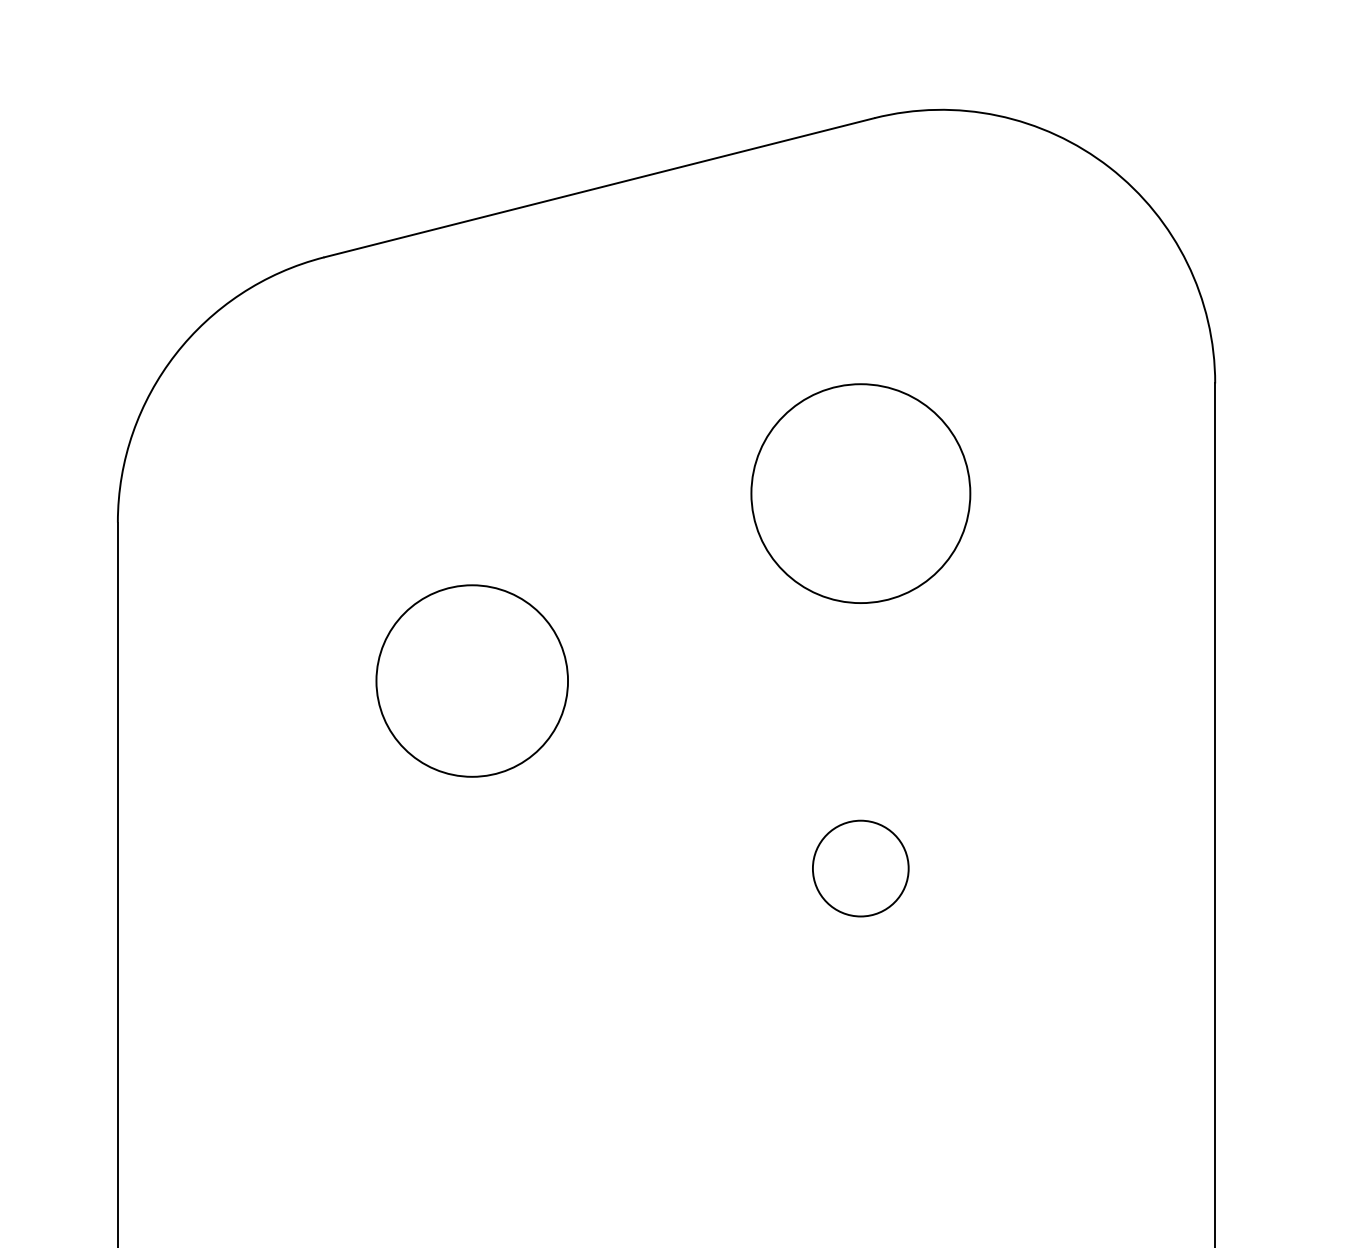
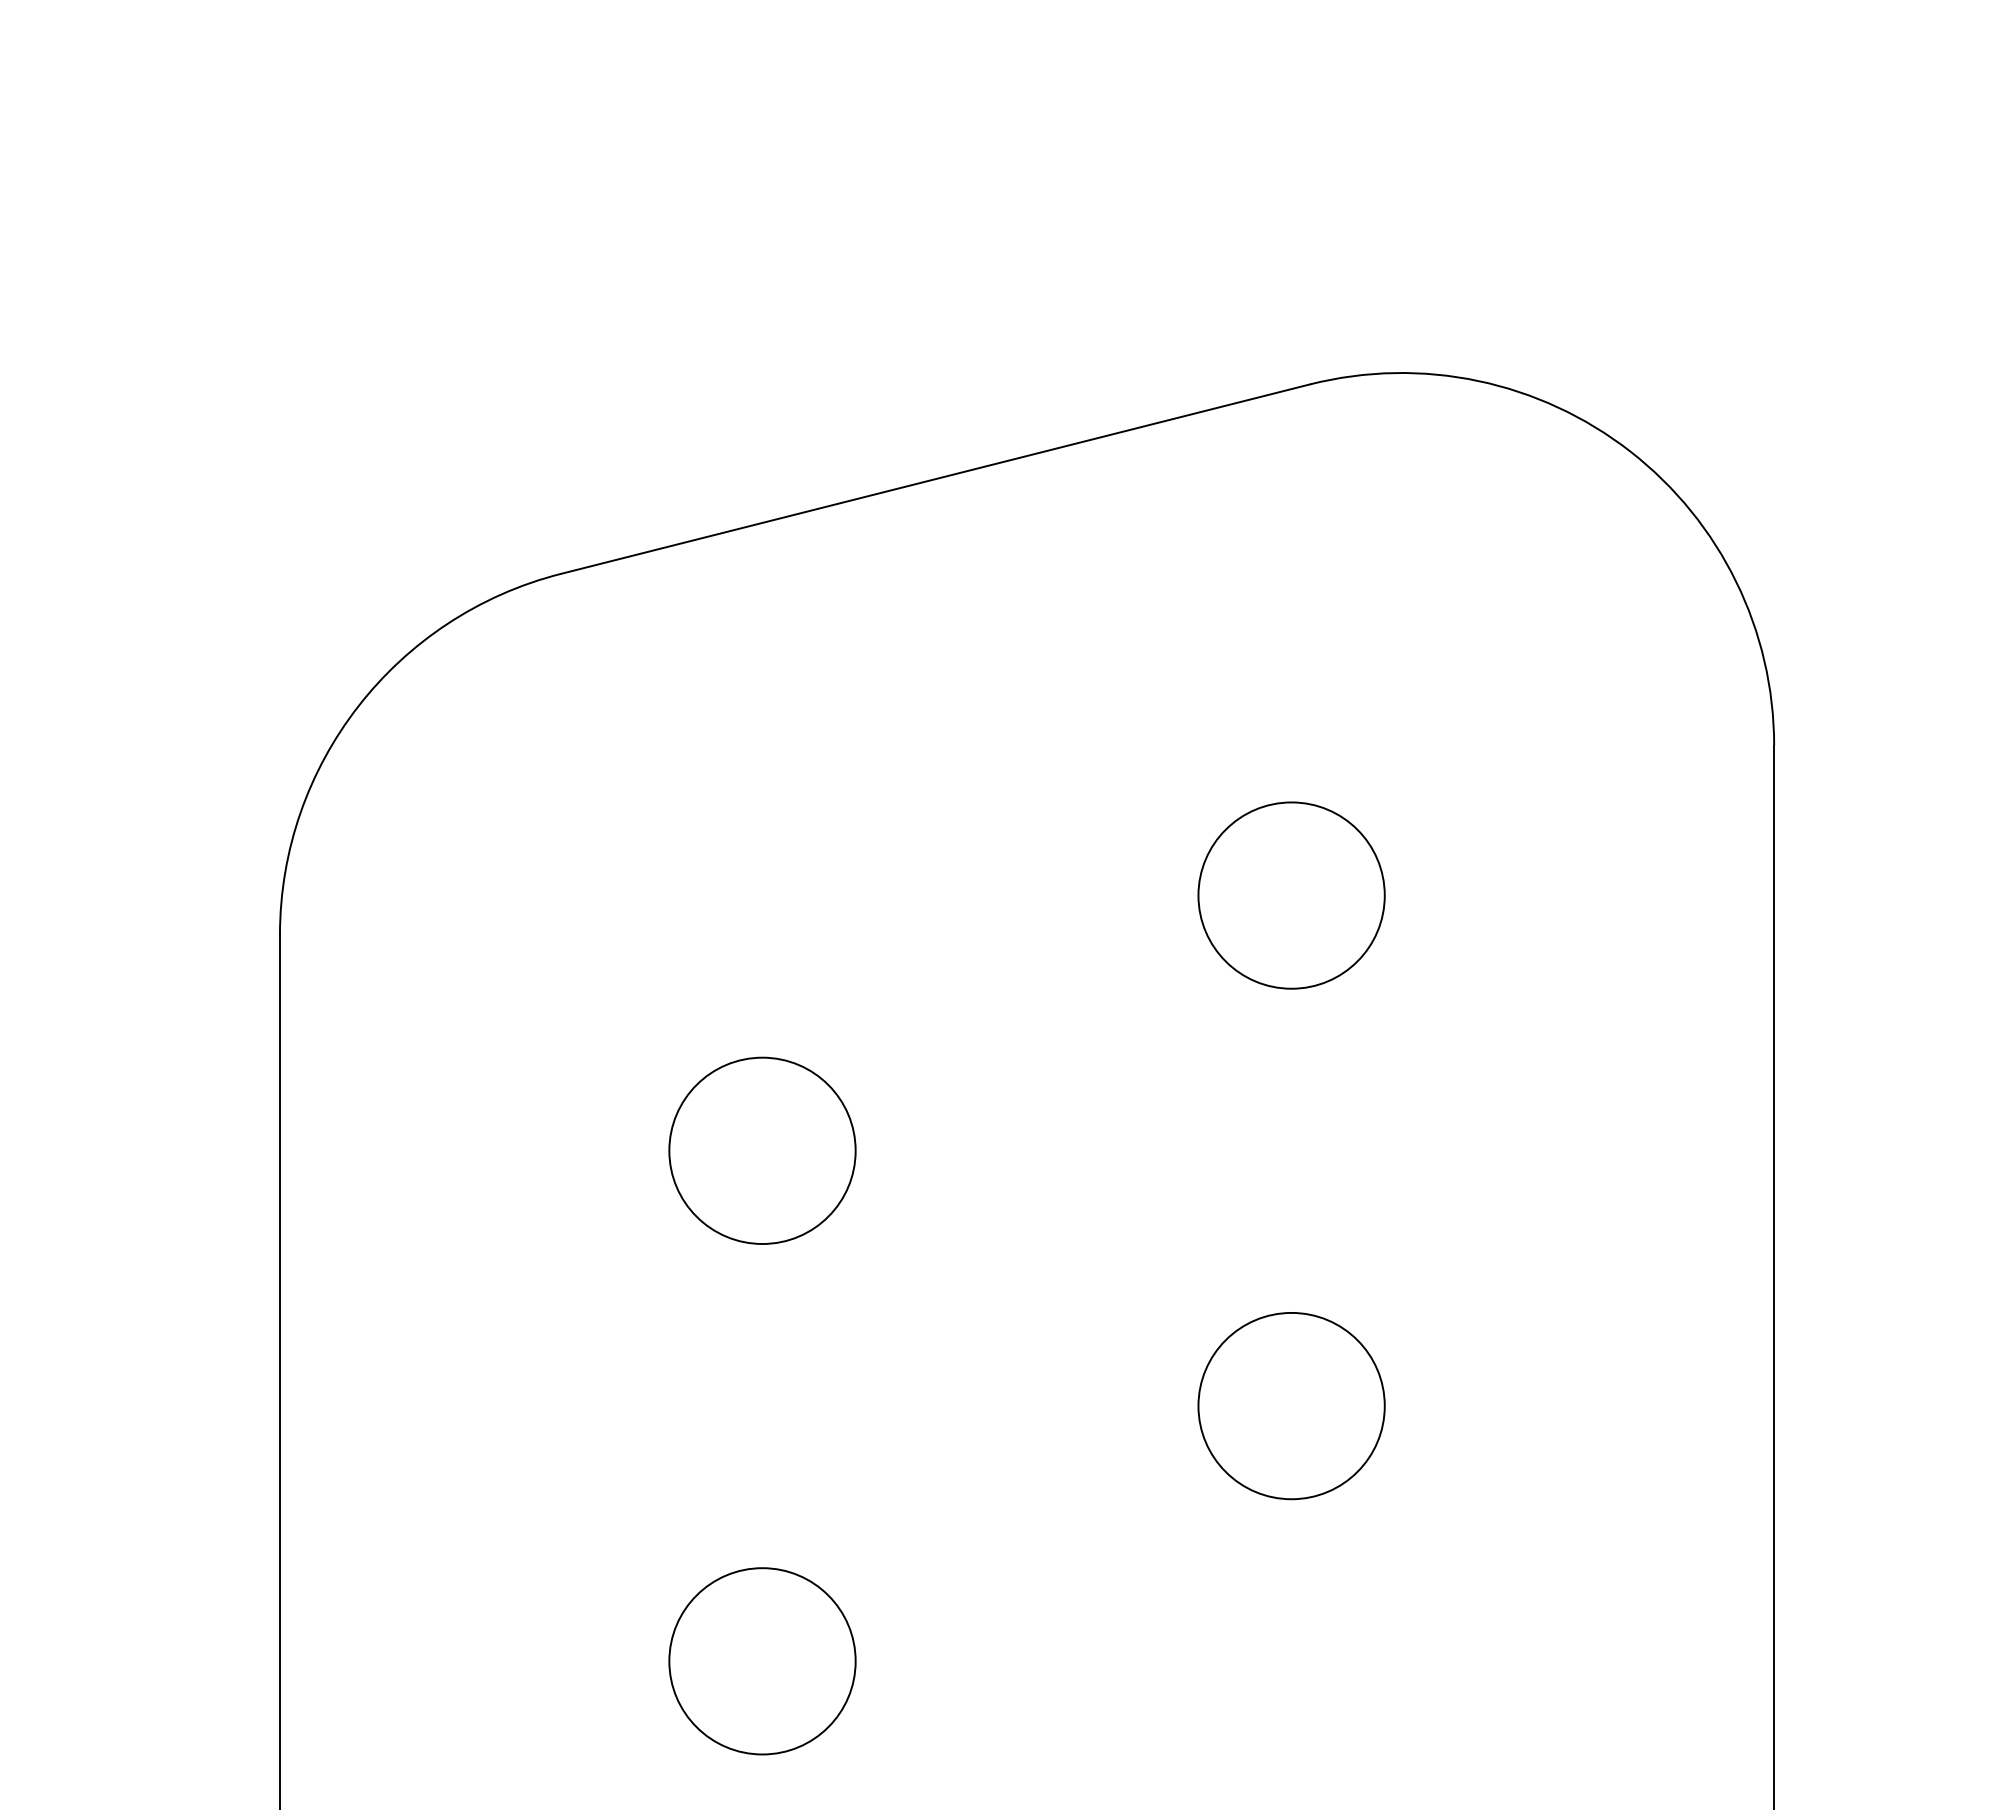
circle: (860, 493) -> (1291, 895), size x0.62
circle: (472, 680) -> (762, 1150), size x0.71
circle: (860, 868) -> (1291, 1406), size x1.43
circle: (472, 1056) -> (762, 1661), added

